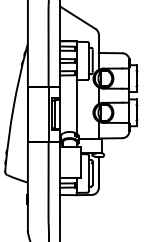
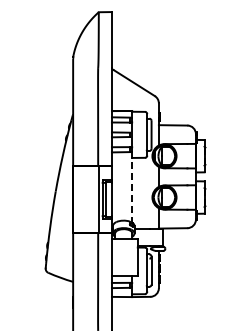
line: (76, 107) -> (132, 190), solid -> dashed

